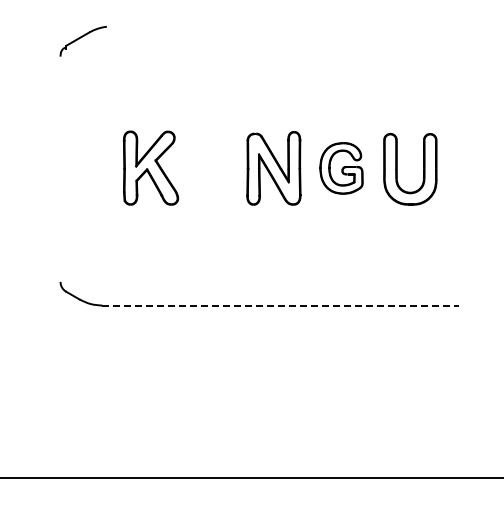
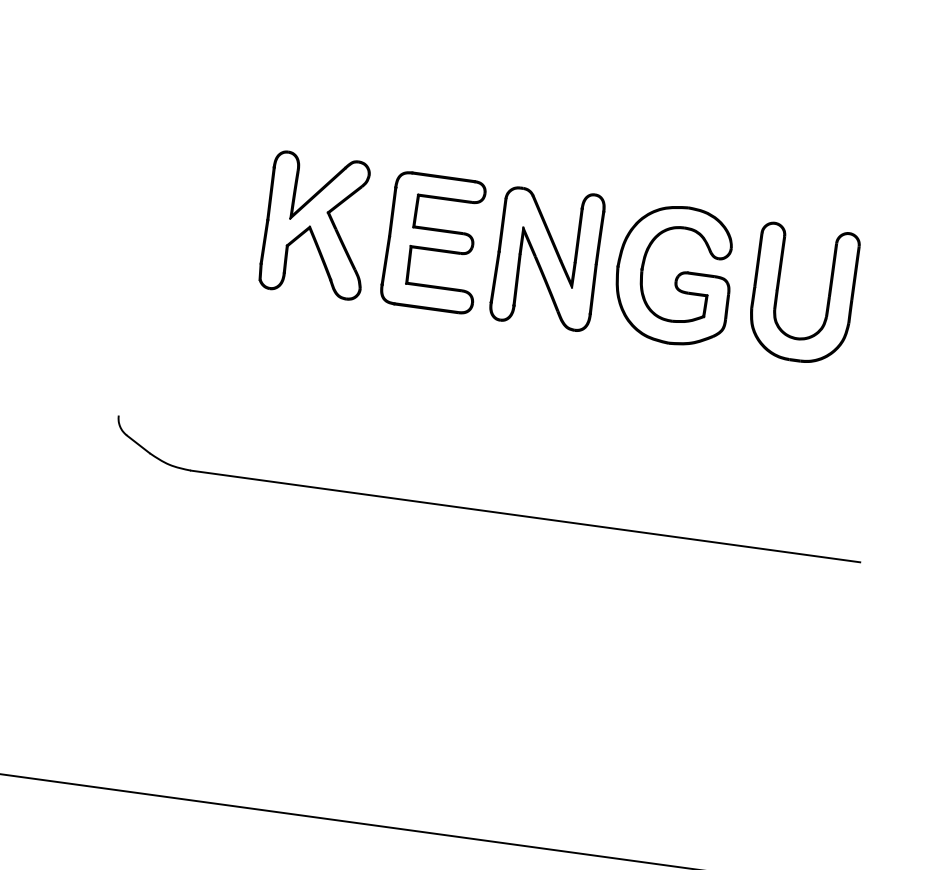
part: (212, 168) -> (432, 242), added
part: (341, 168) -> (674, 275), size x1.43
line: (280, 305) -> (524, 516), dashed -> solid

